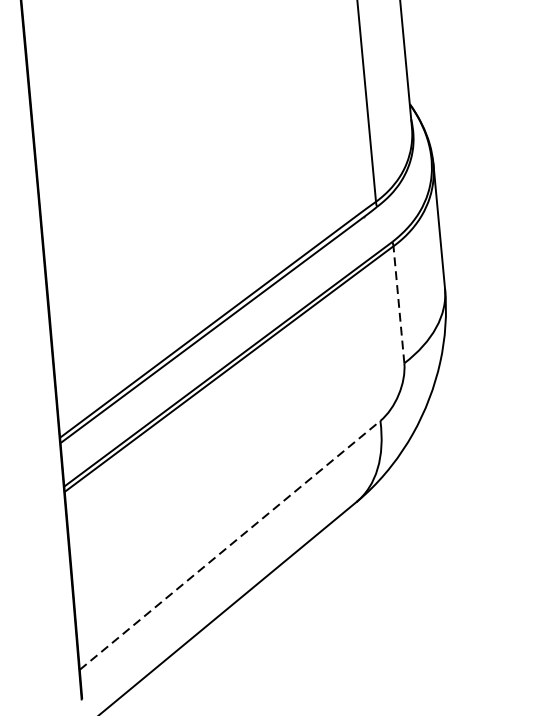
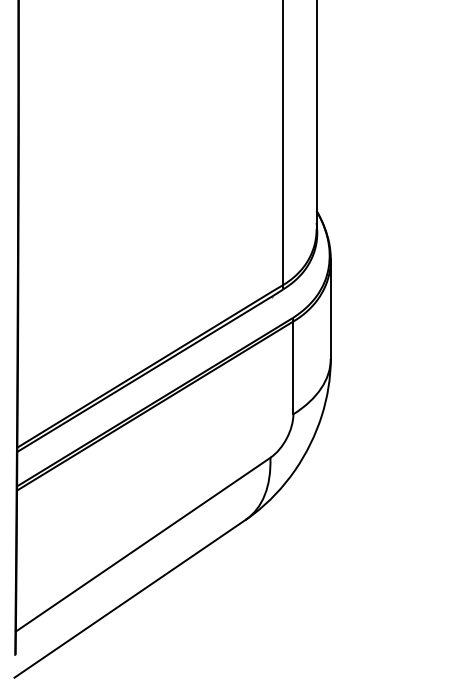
line: (398, 304) -> (293, 367), dashed -> solid
line: (230, 545) -> (143, 544), dashed -> solid

